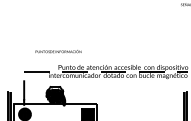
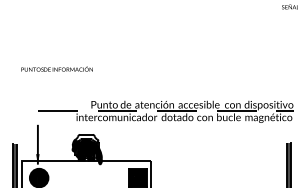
text: (58, 51) -> (57, 69), moved

